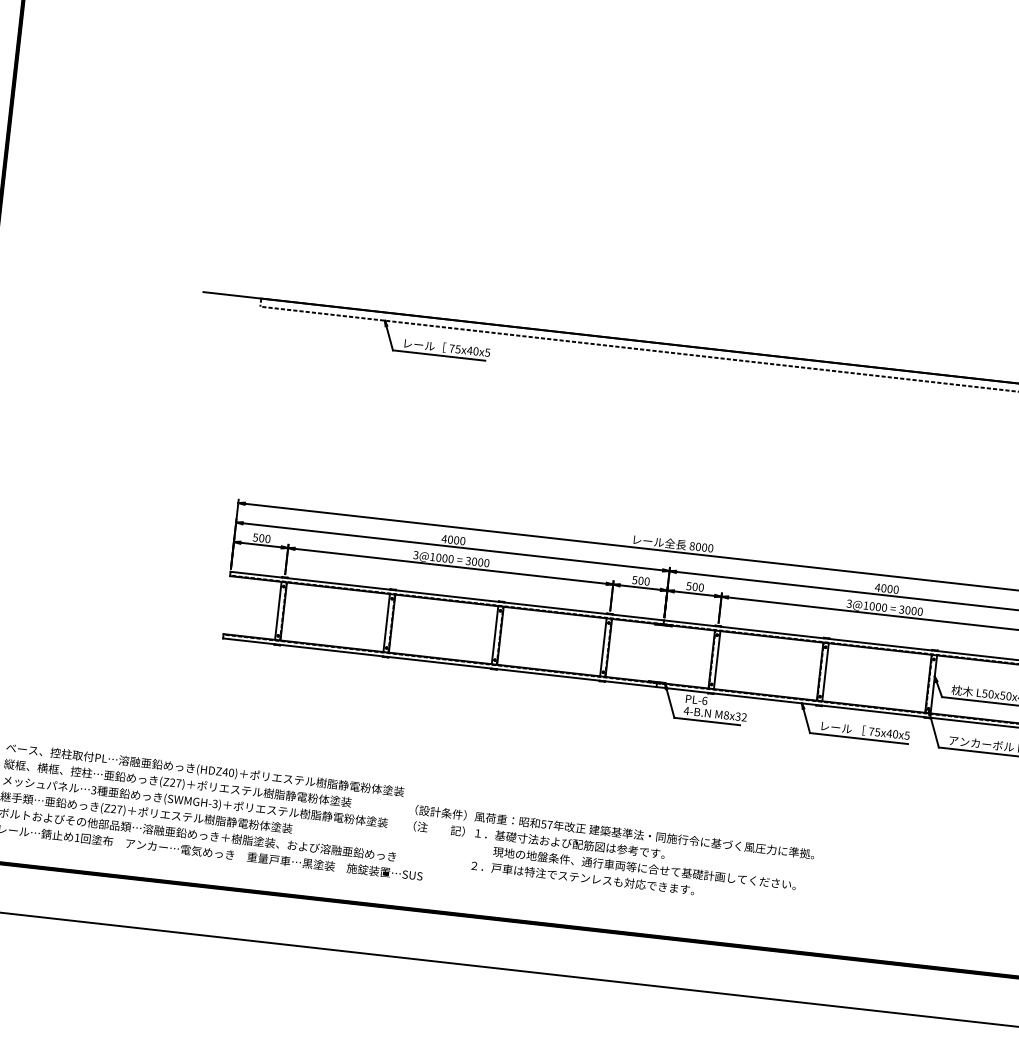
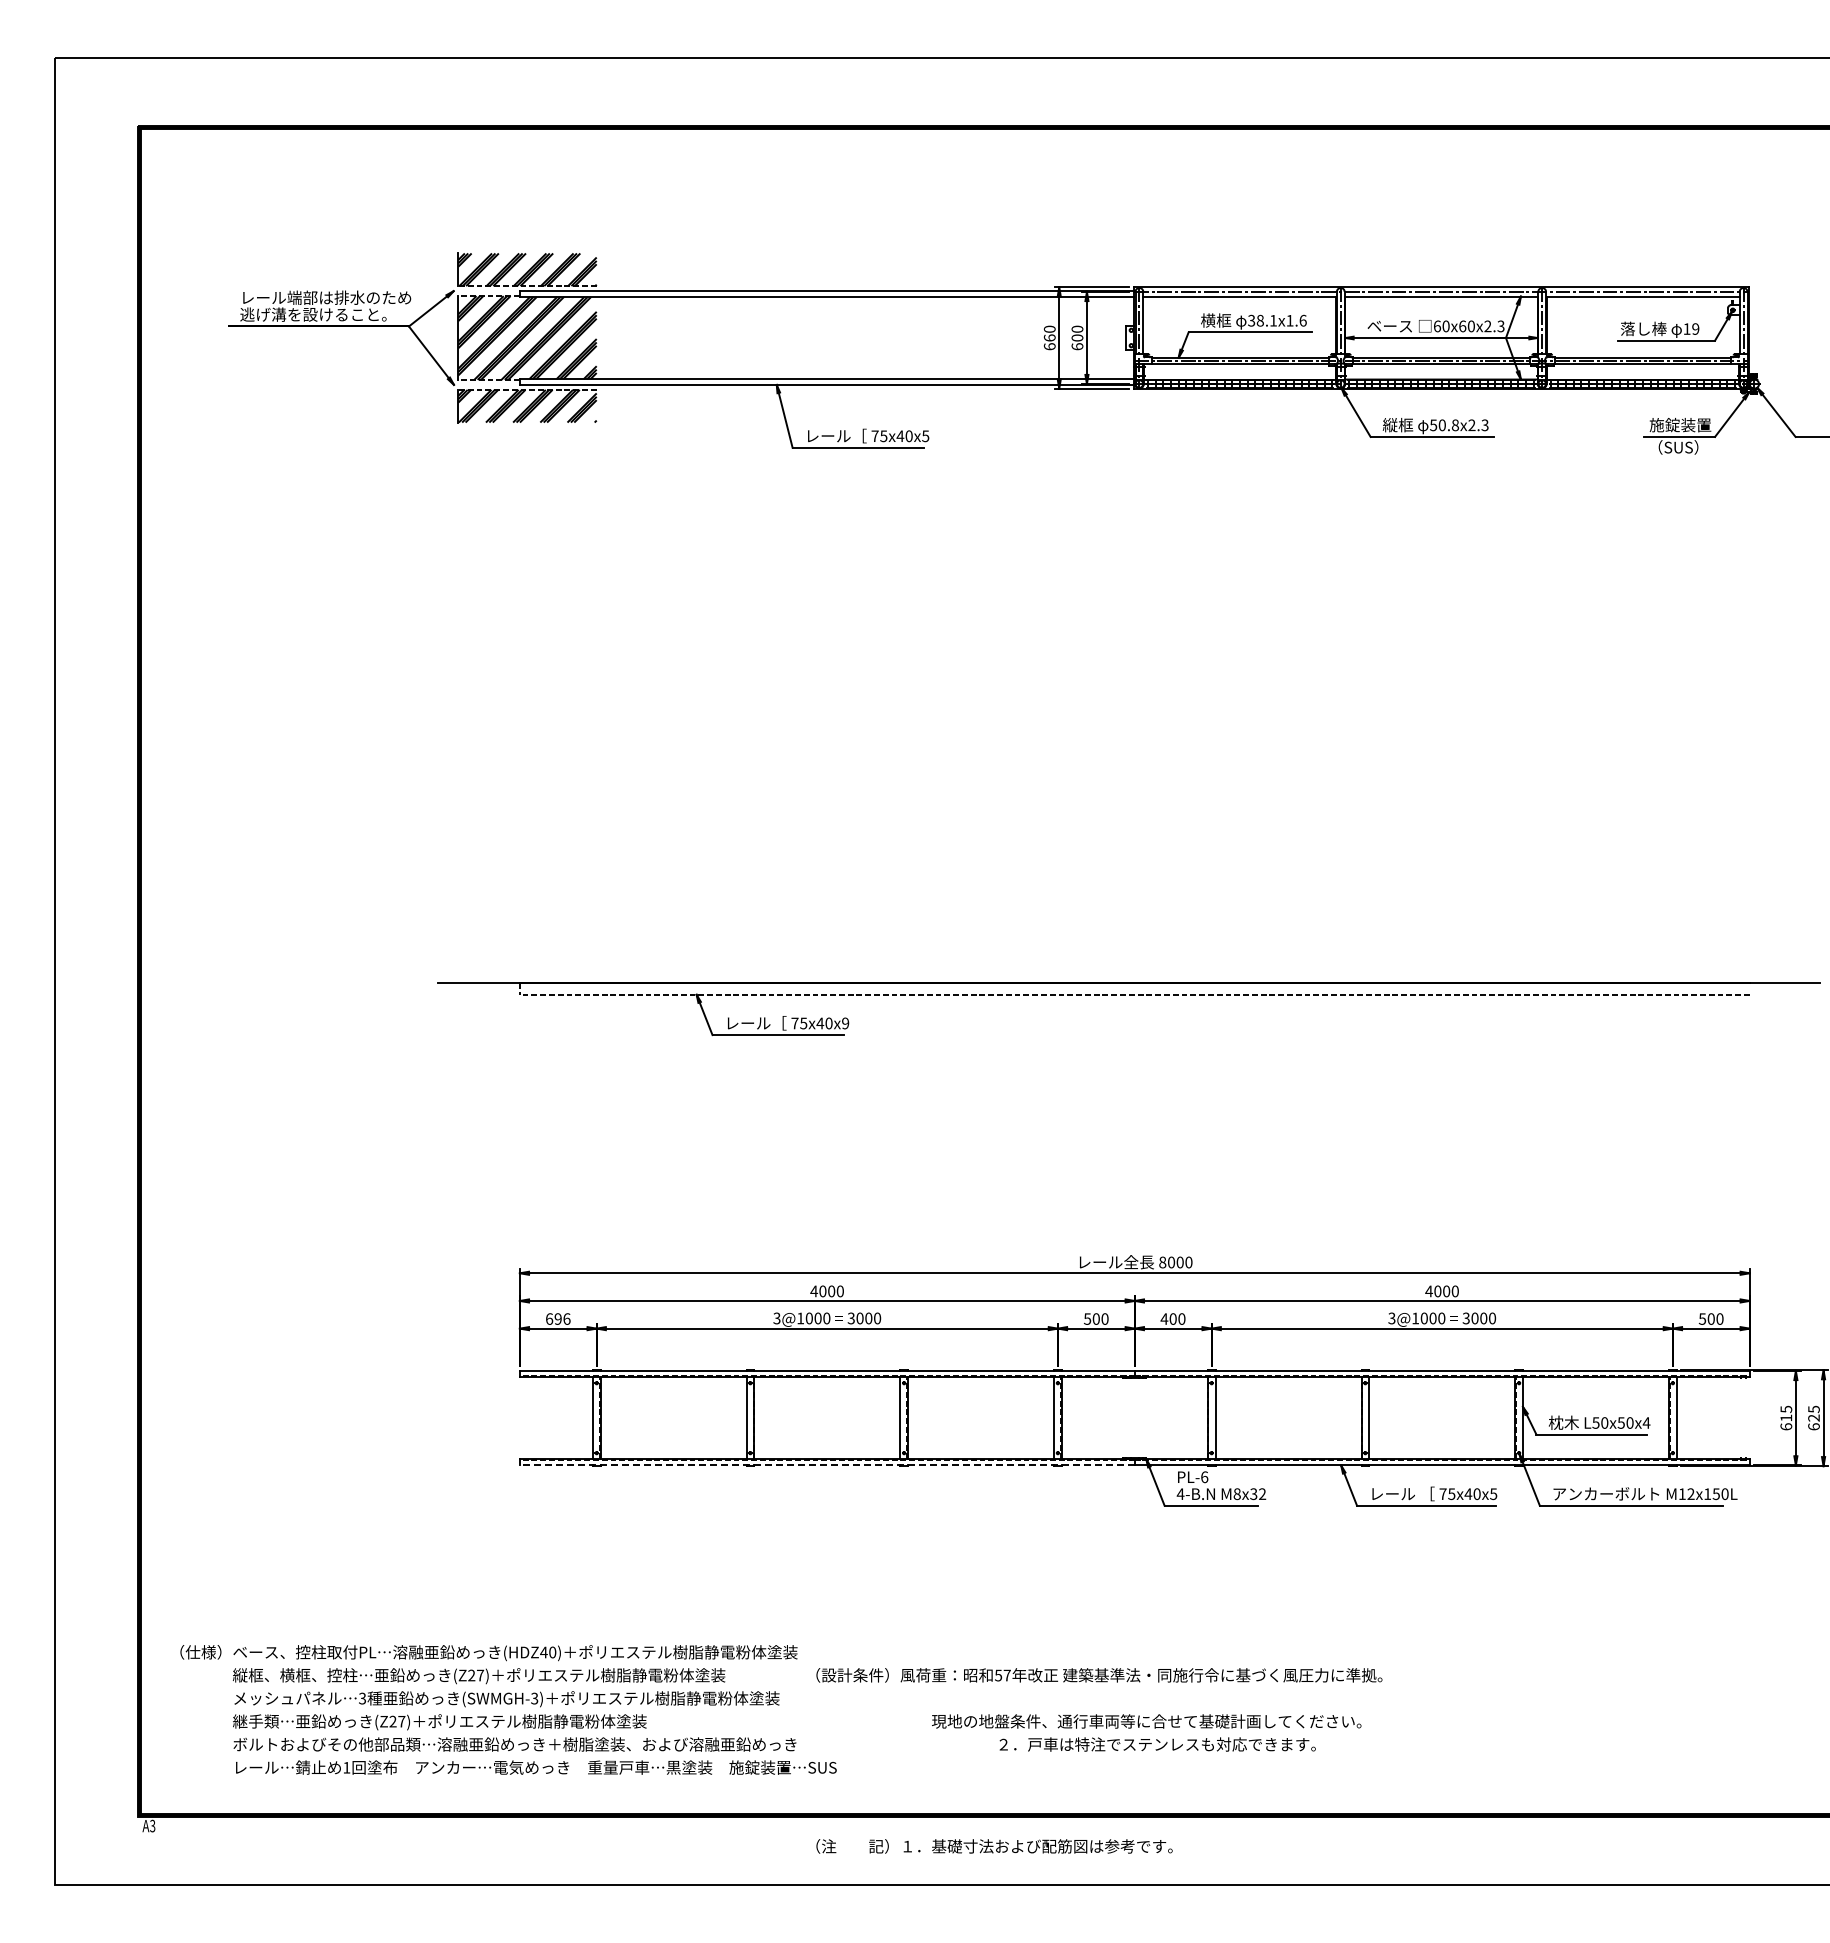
text: (487, 352) -> (845, 1023), 75x40x5 -> 75x40x9
text: (261, 537) -> (557, 1318), 500 -> 696
text: (689, 585) -> (1164, 1318), 500 -> 400
line: (439, 662) -> (826, 1465), solid -> dashed
text: (539, 840) -> (994, 1846), moved
text: (582, 877) -> (1157, 1744), moved

